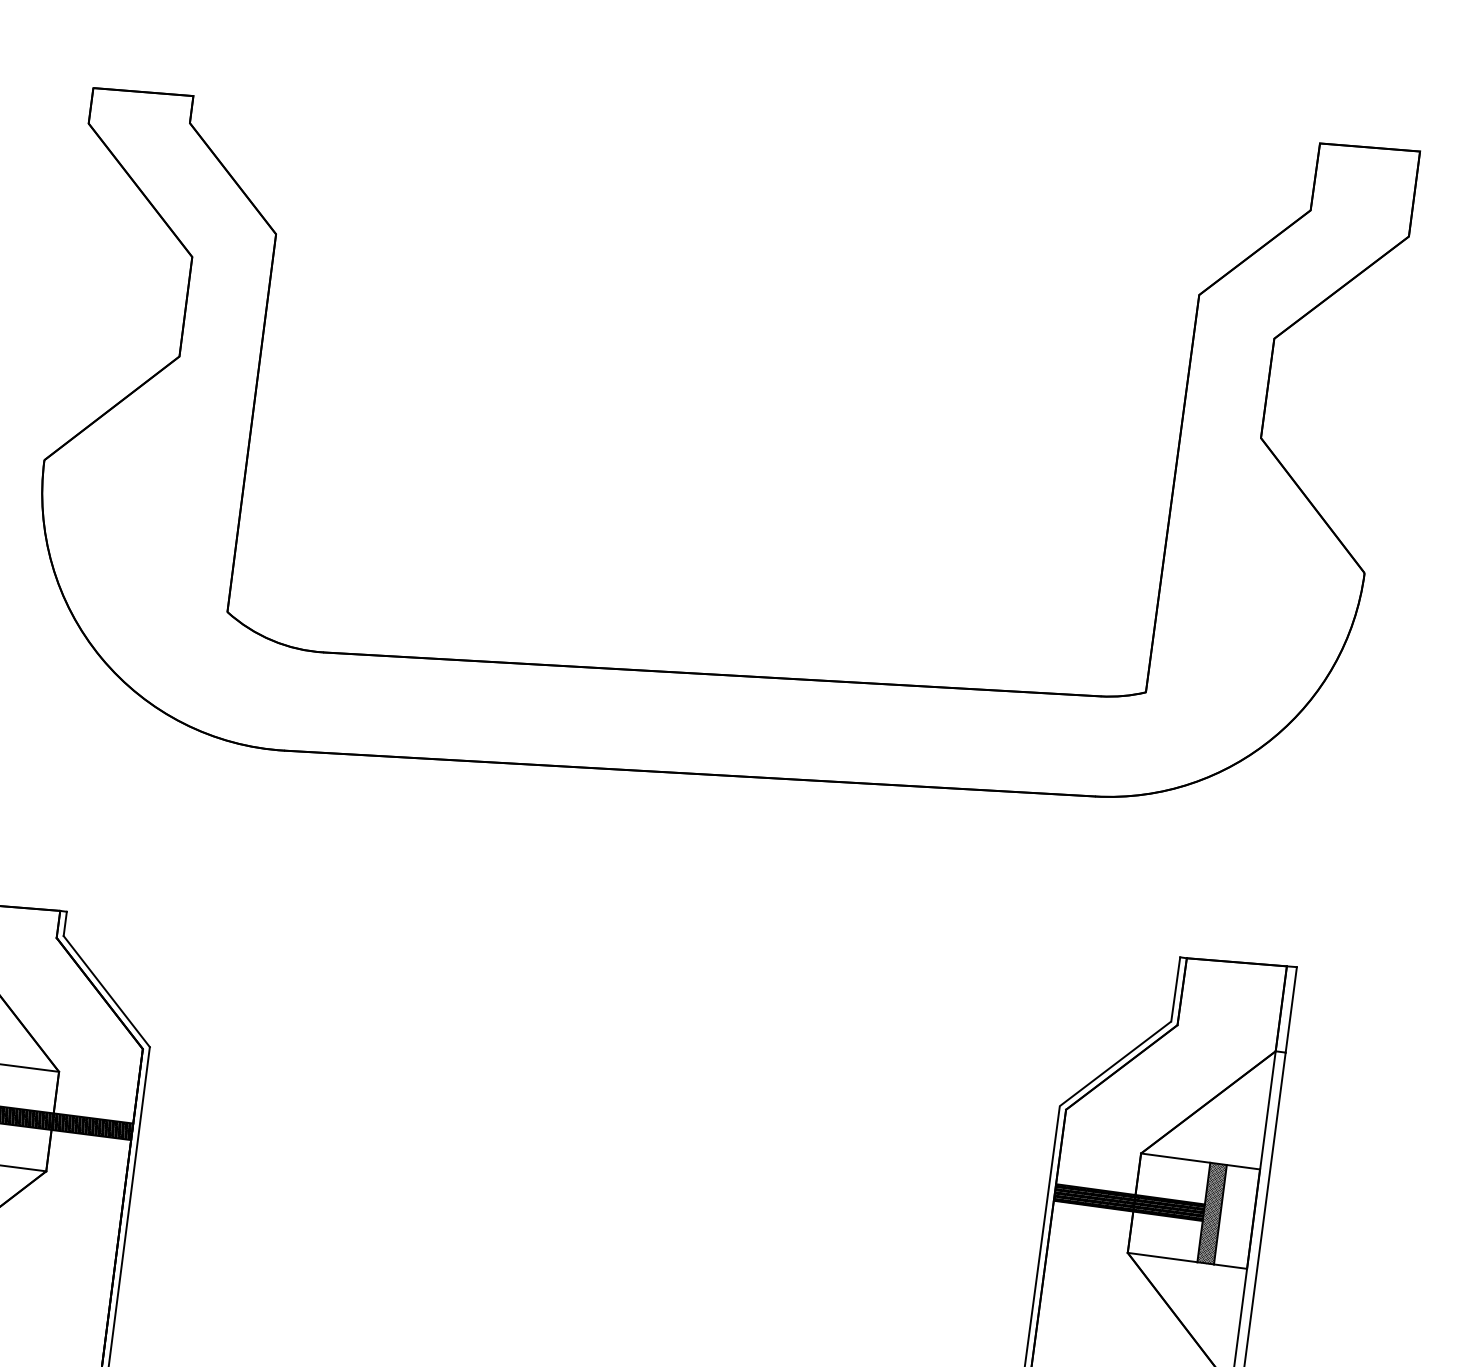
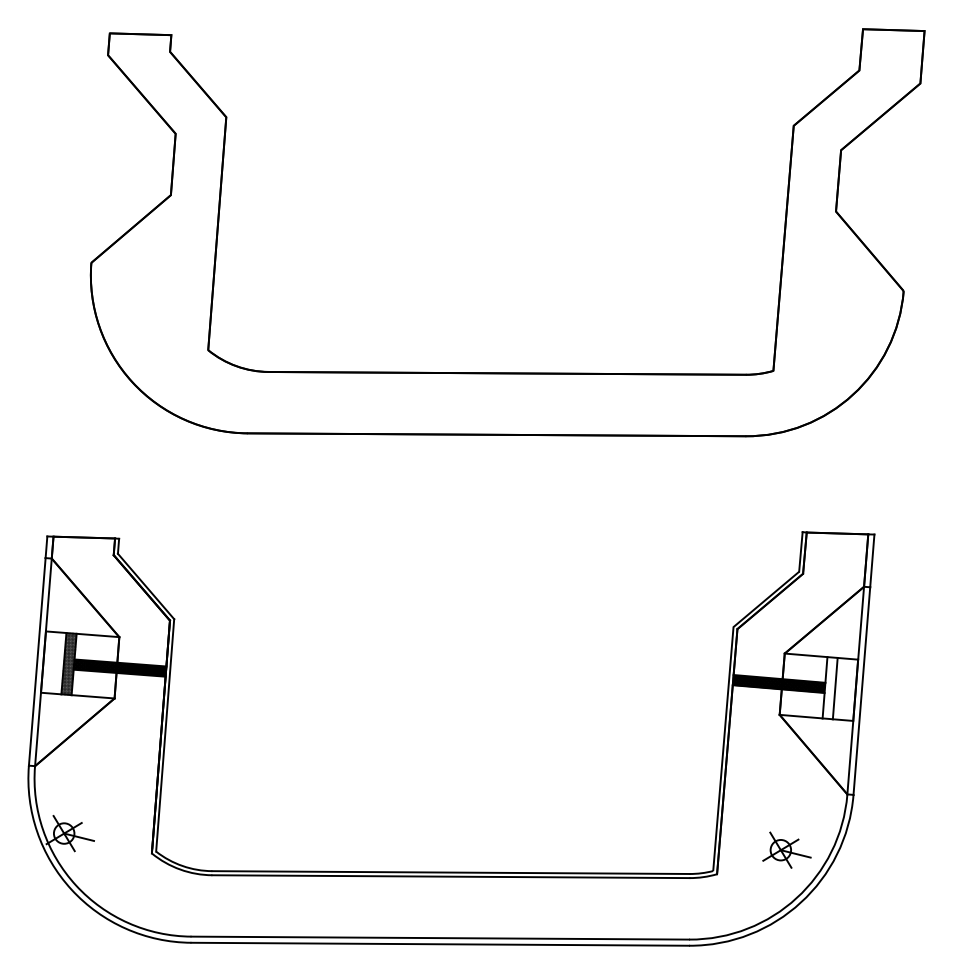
hatch: (1211, 1214) -> (829, 688), removed

